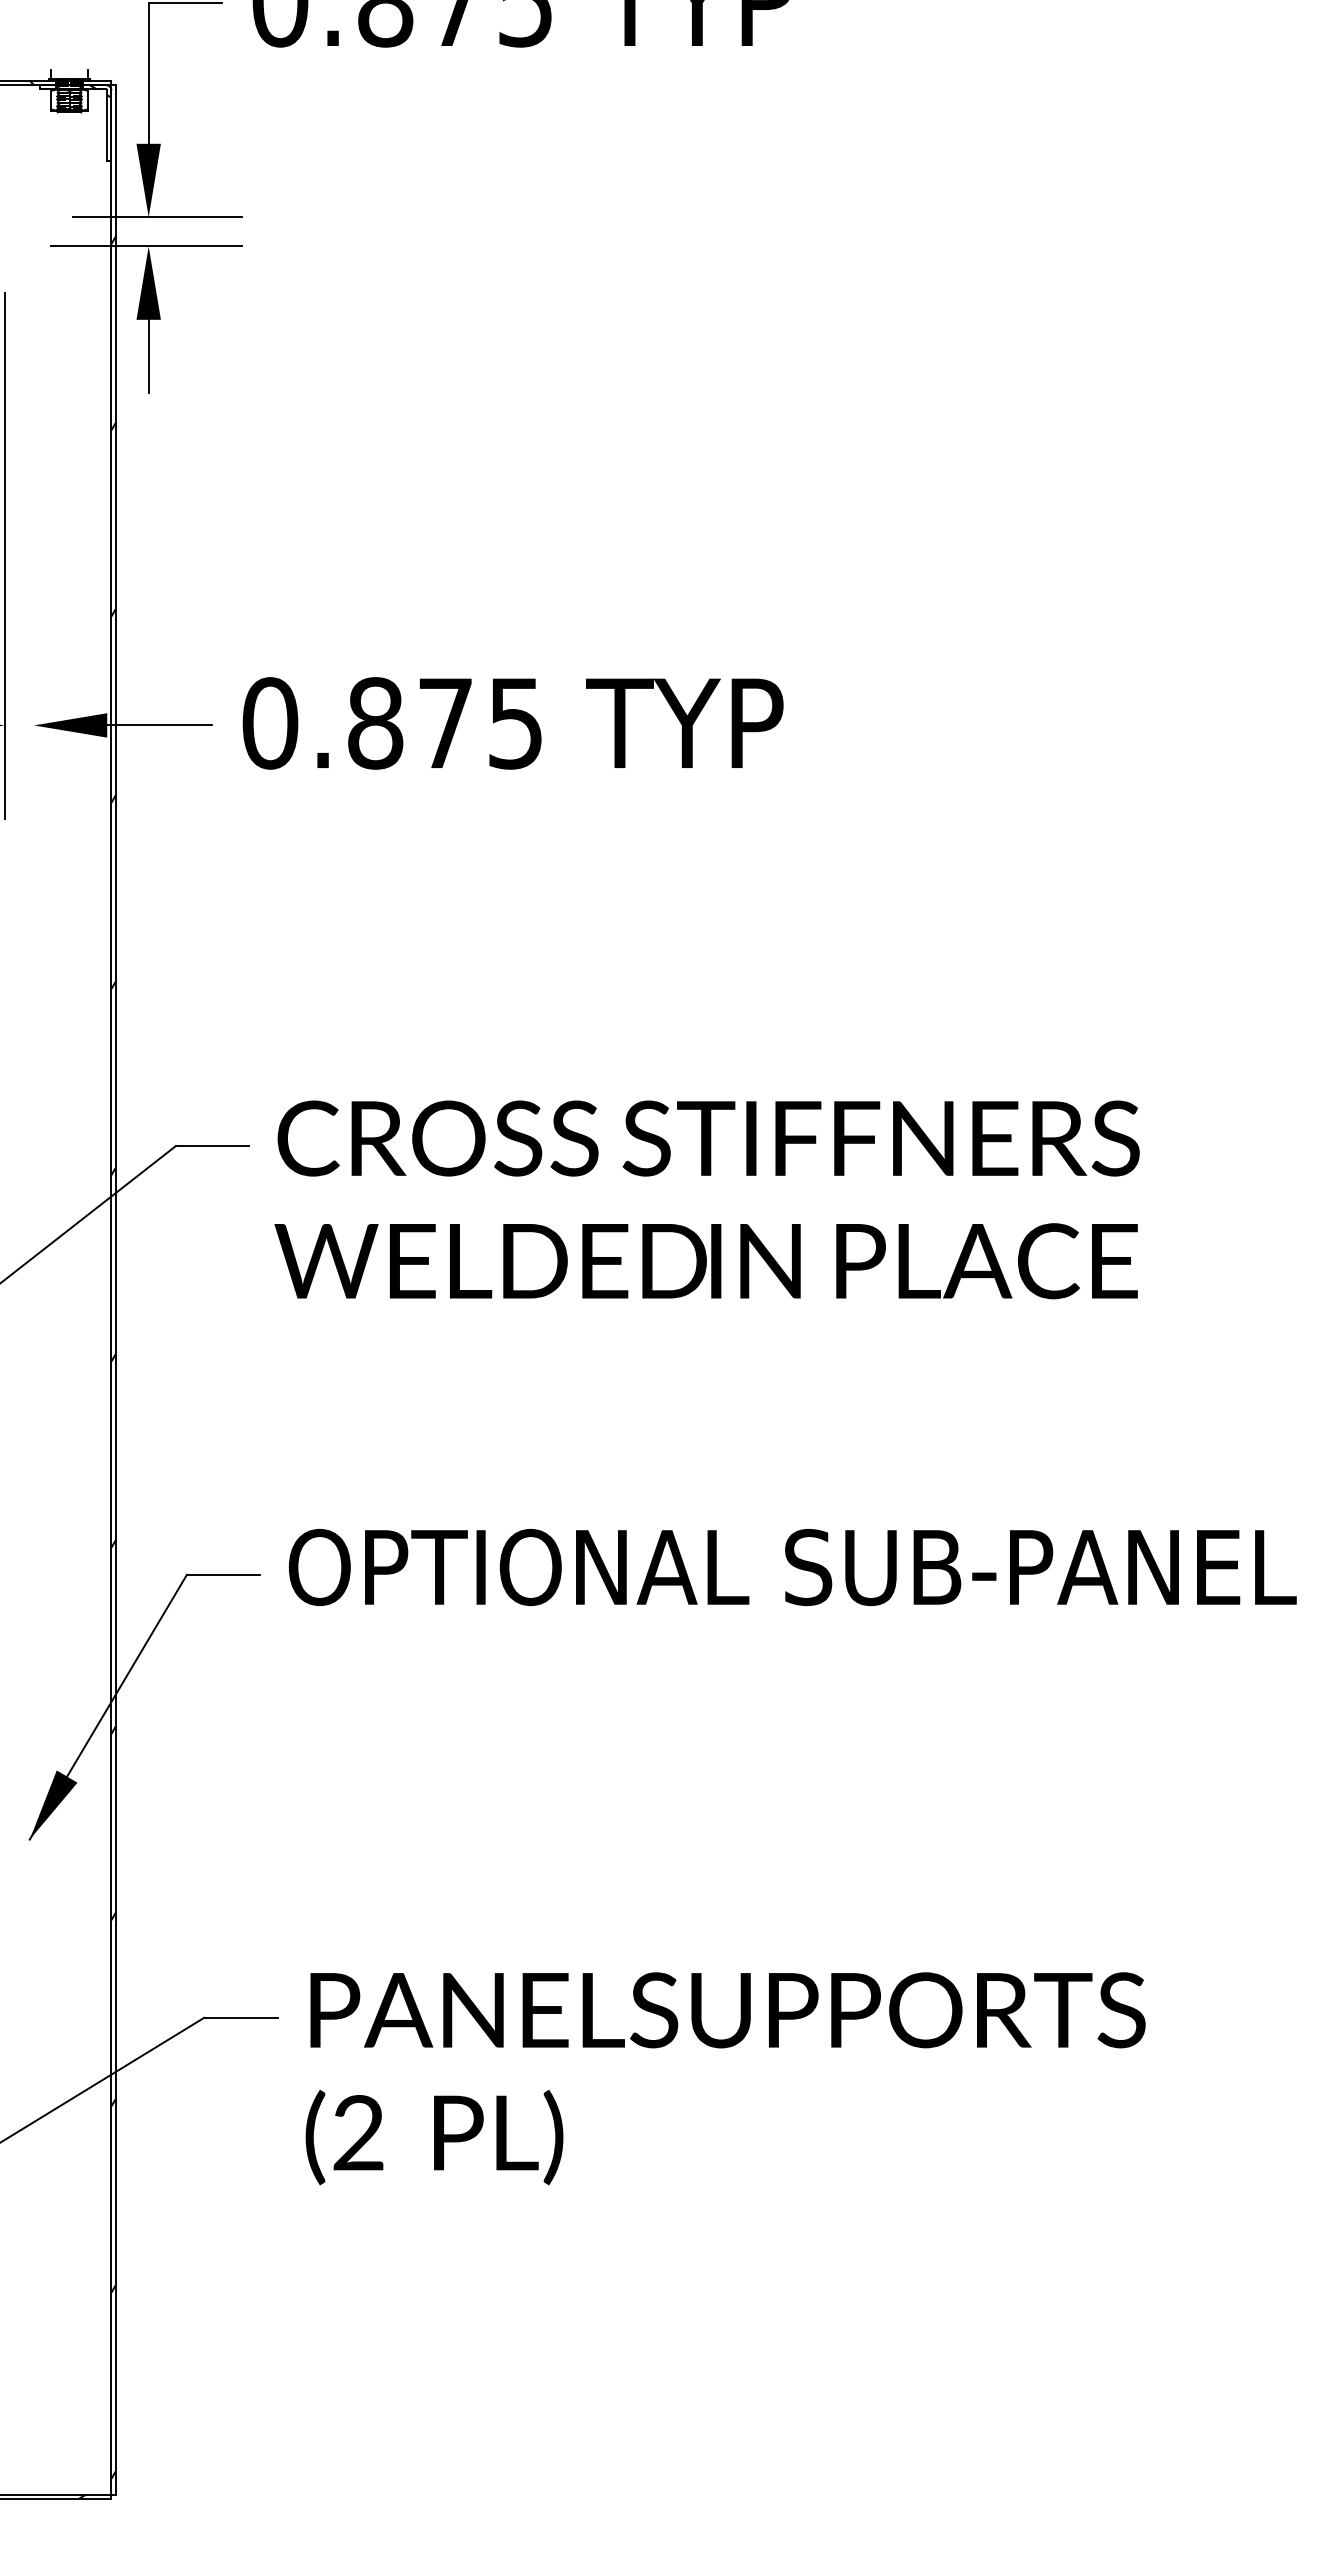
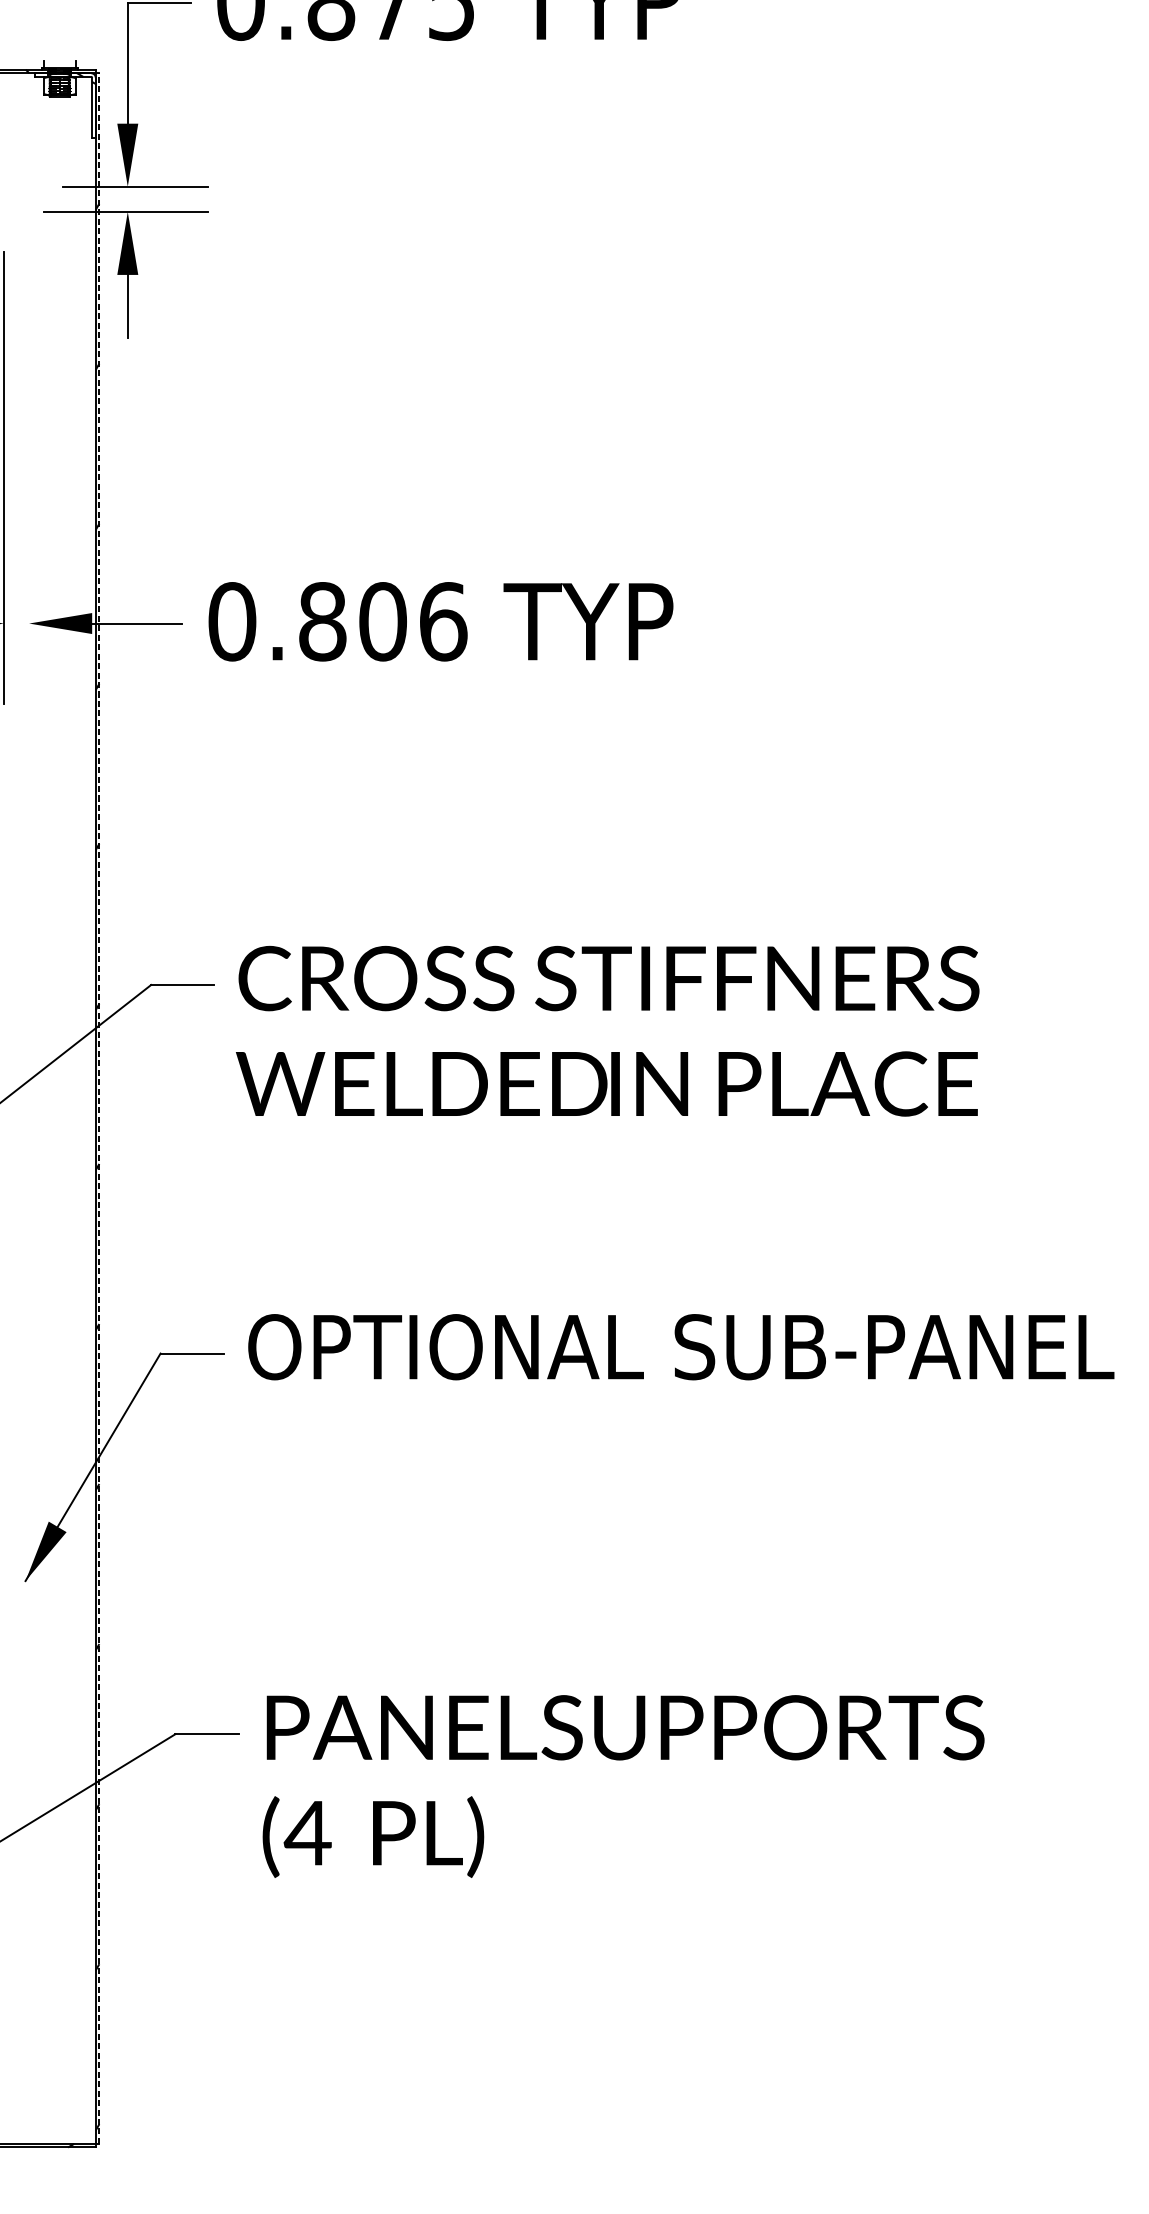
text: (481, 723) -> (413, 621), 0.875 -> 0.806
line: (115, 1289) -> (99, 1108), solid -> dashed
text: (358, 2132) -> (308, 1832), (2 -> (4

